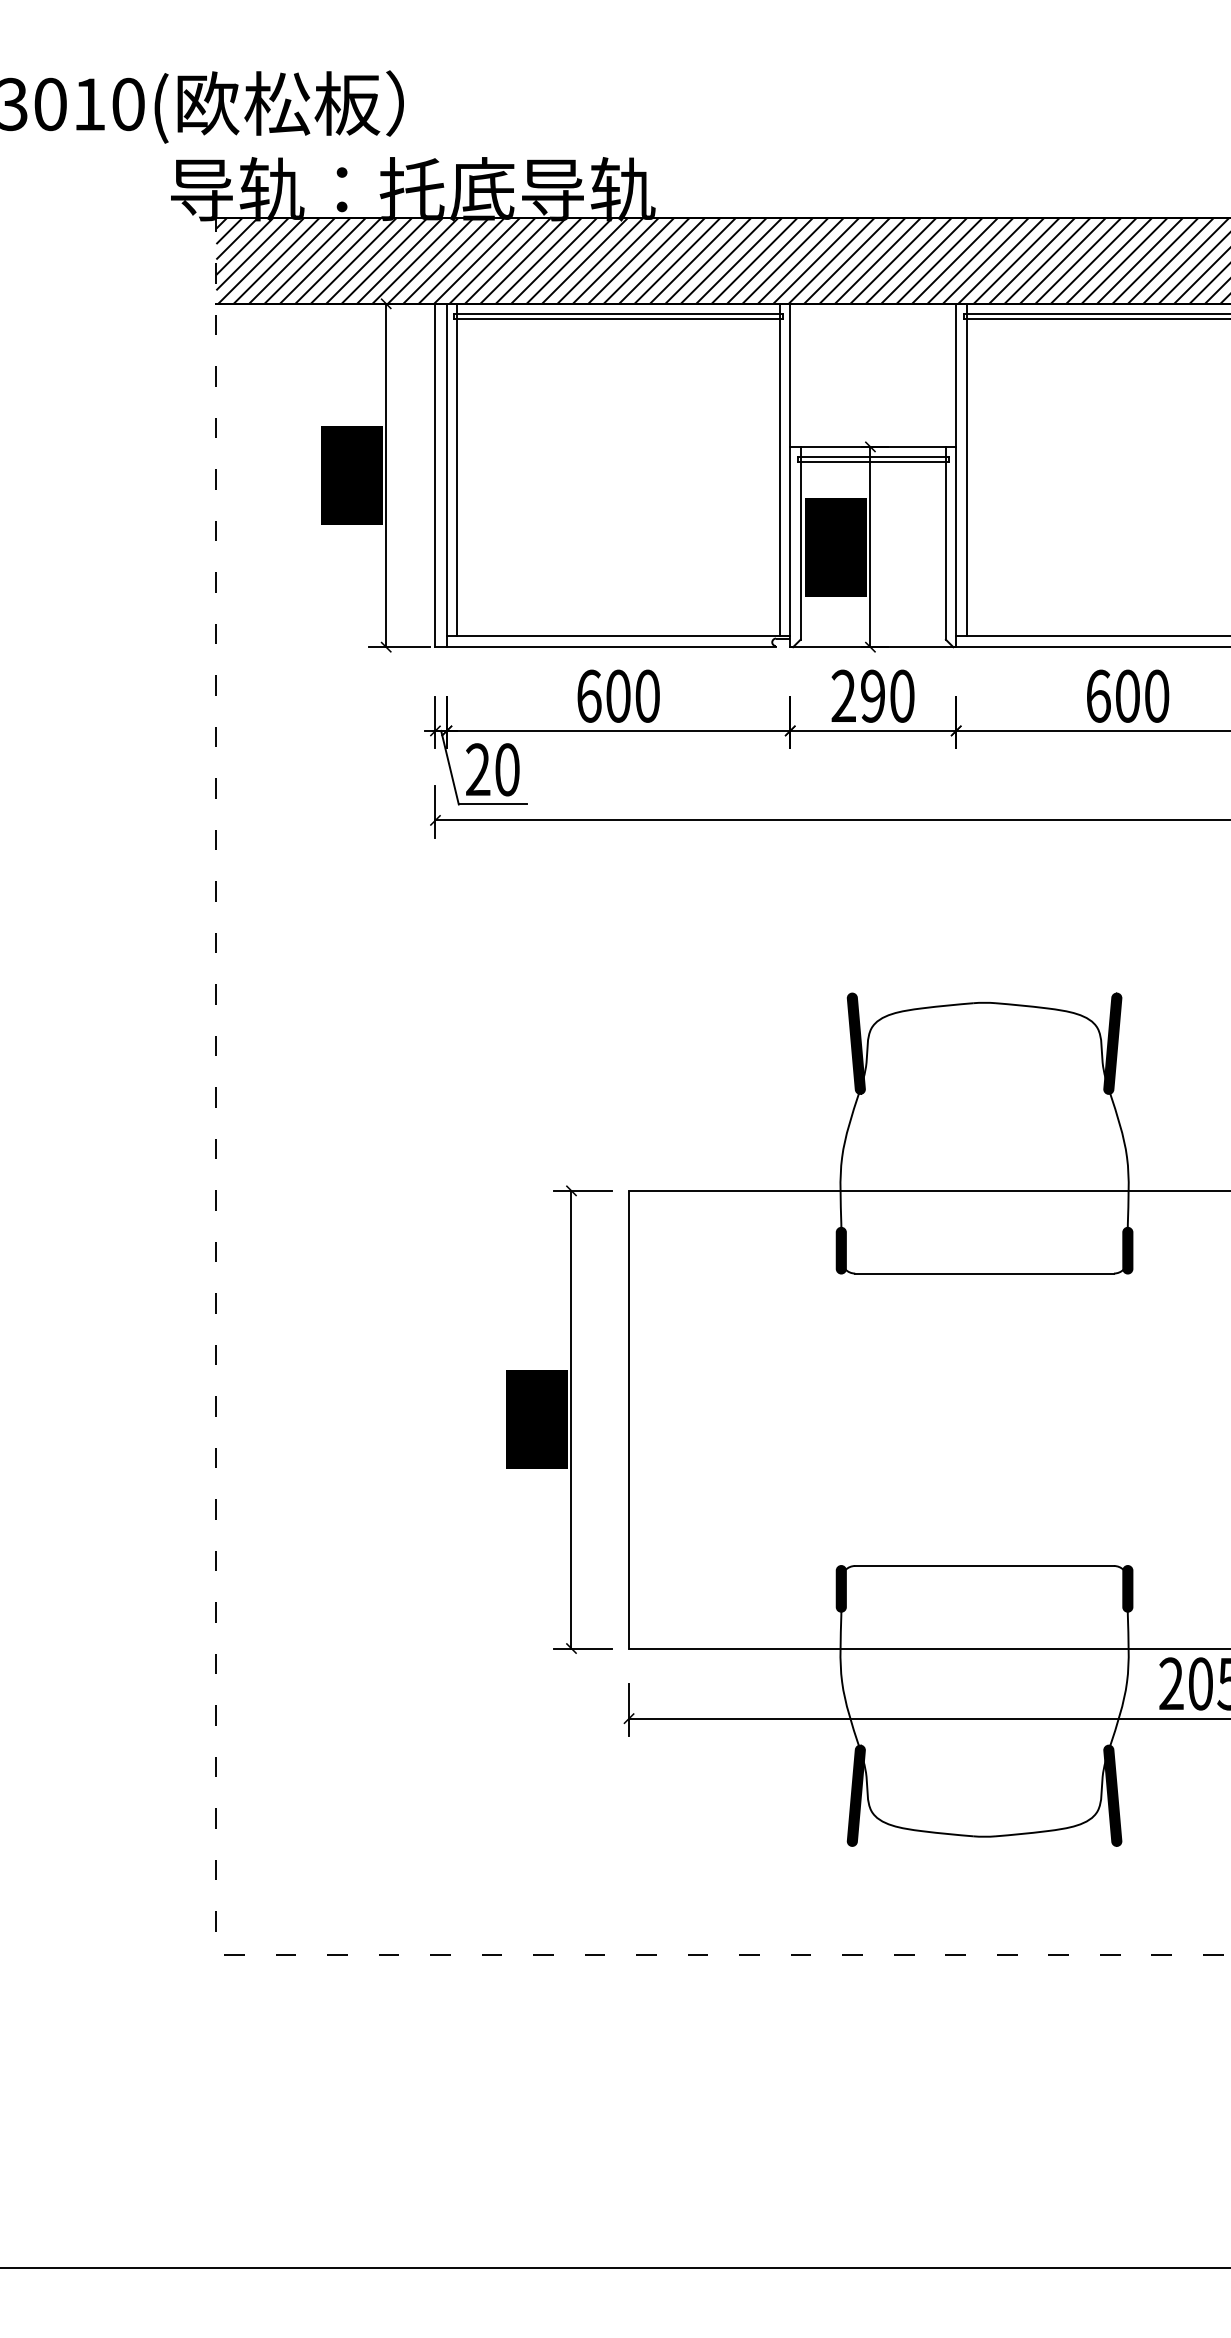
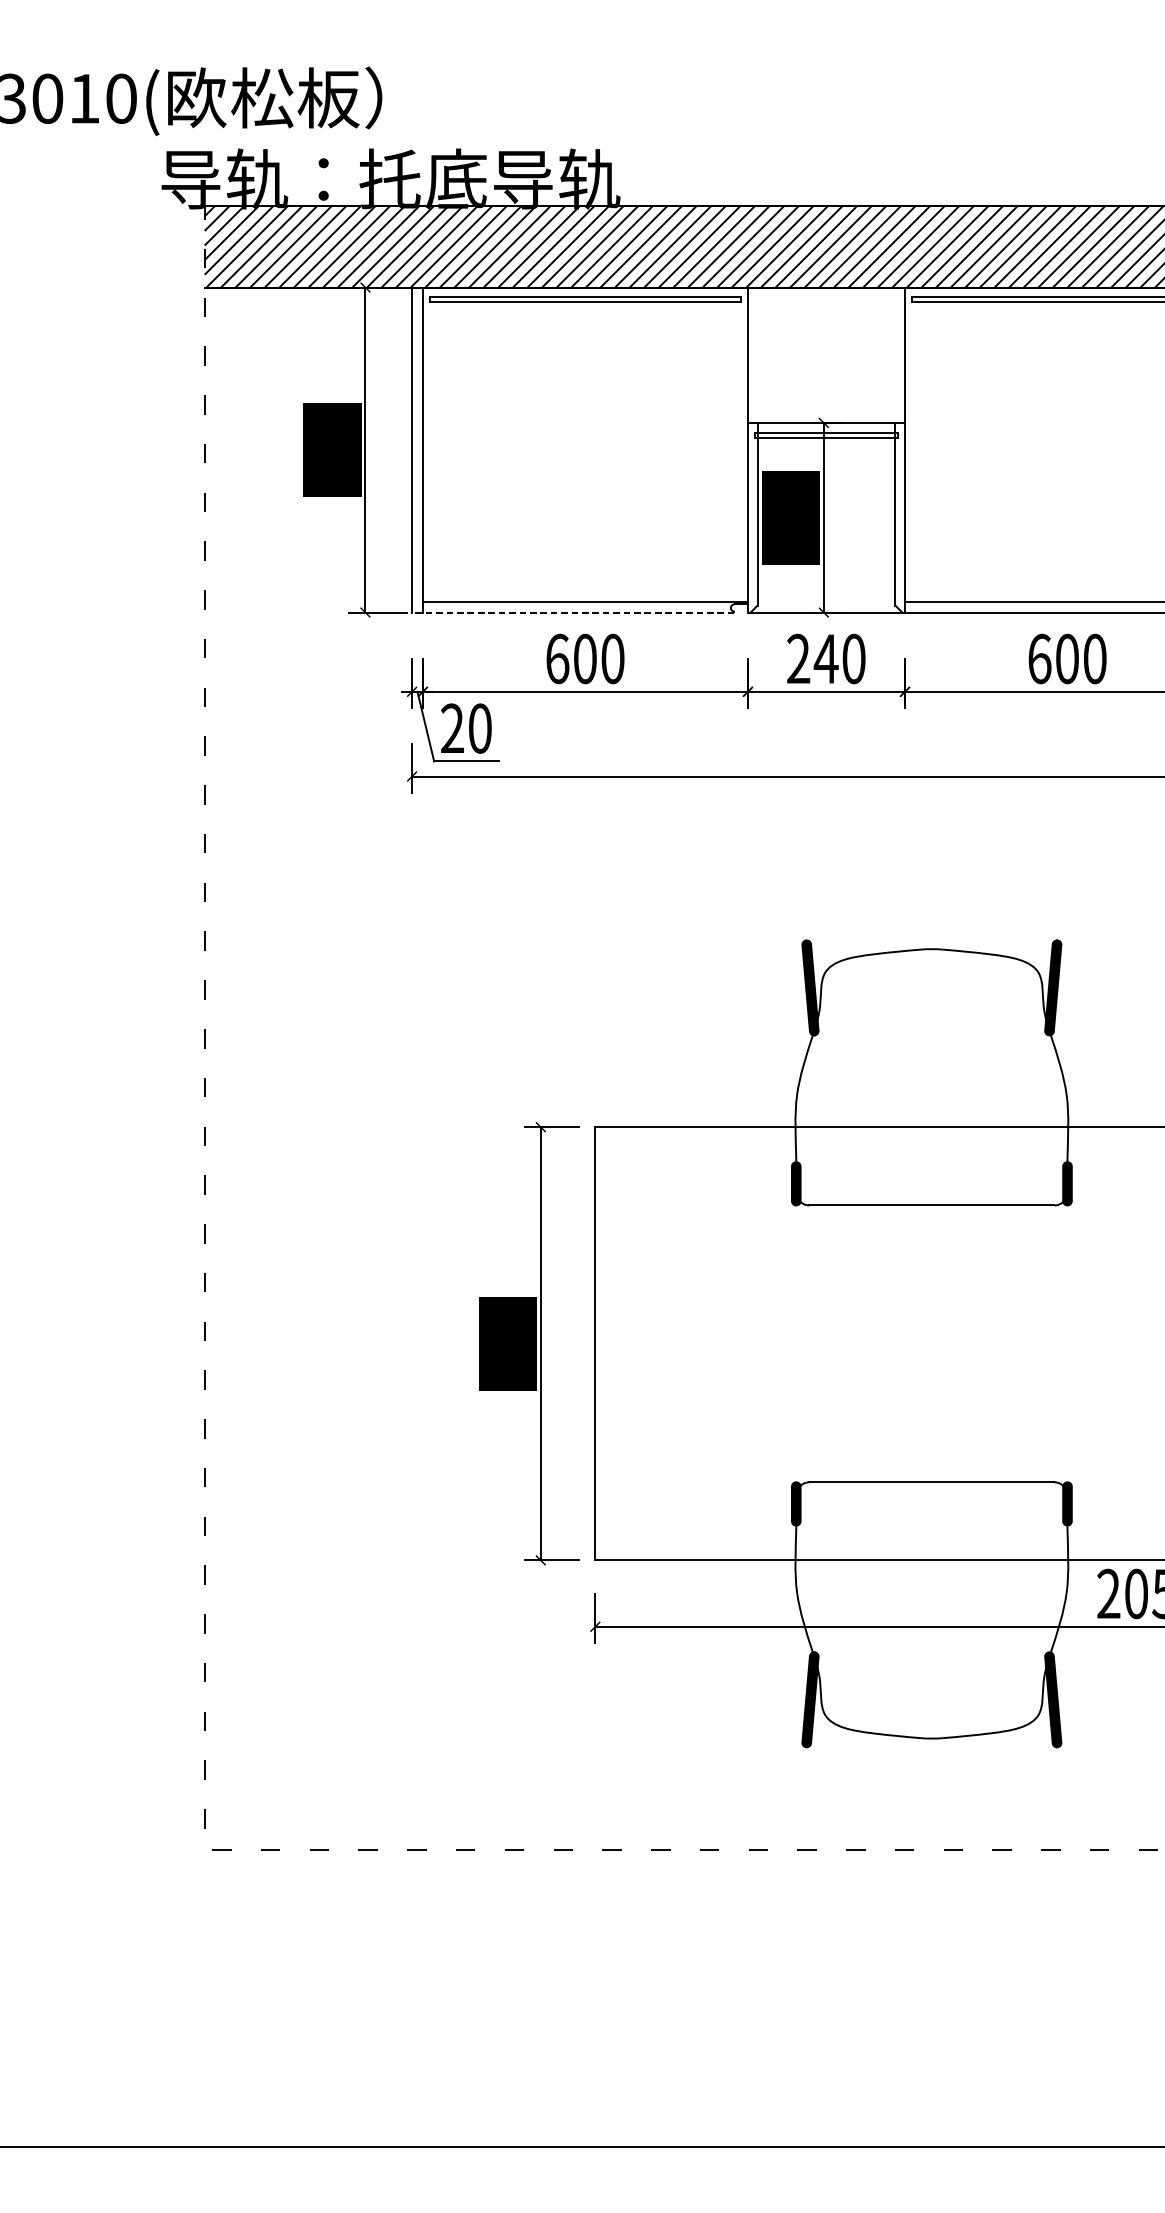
line: (457, 469) -> (432, 444), removed
line: (779, 469) -> (737, 444), removed
line: (966, 469) -> (914, 444), removed
line: (605, 647) -> (573, 612), solid -> dashed
text: (872, 695) -> (825, 658), 290 -> 240

